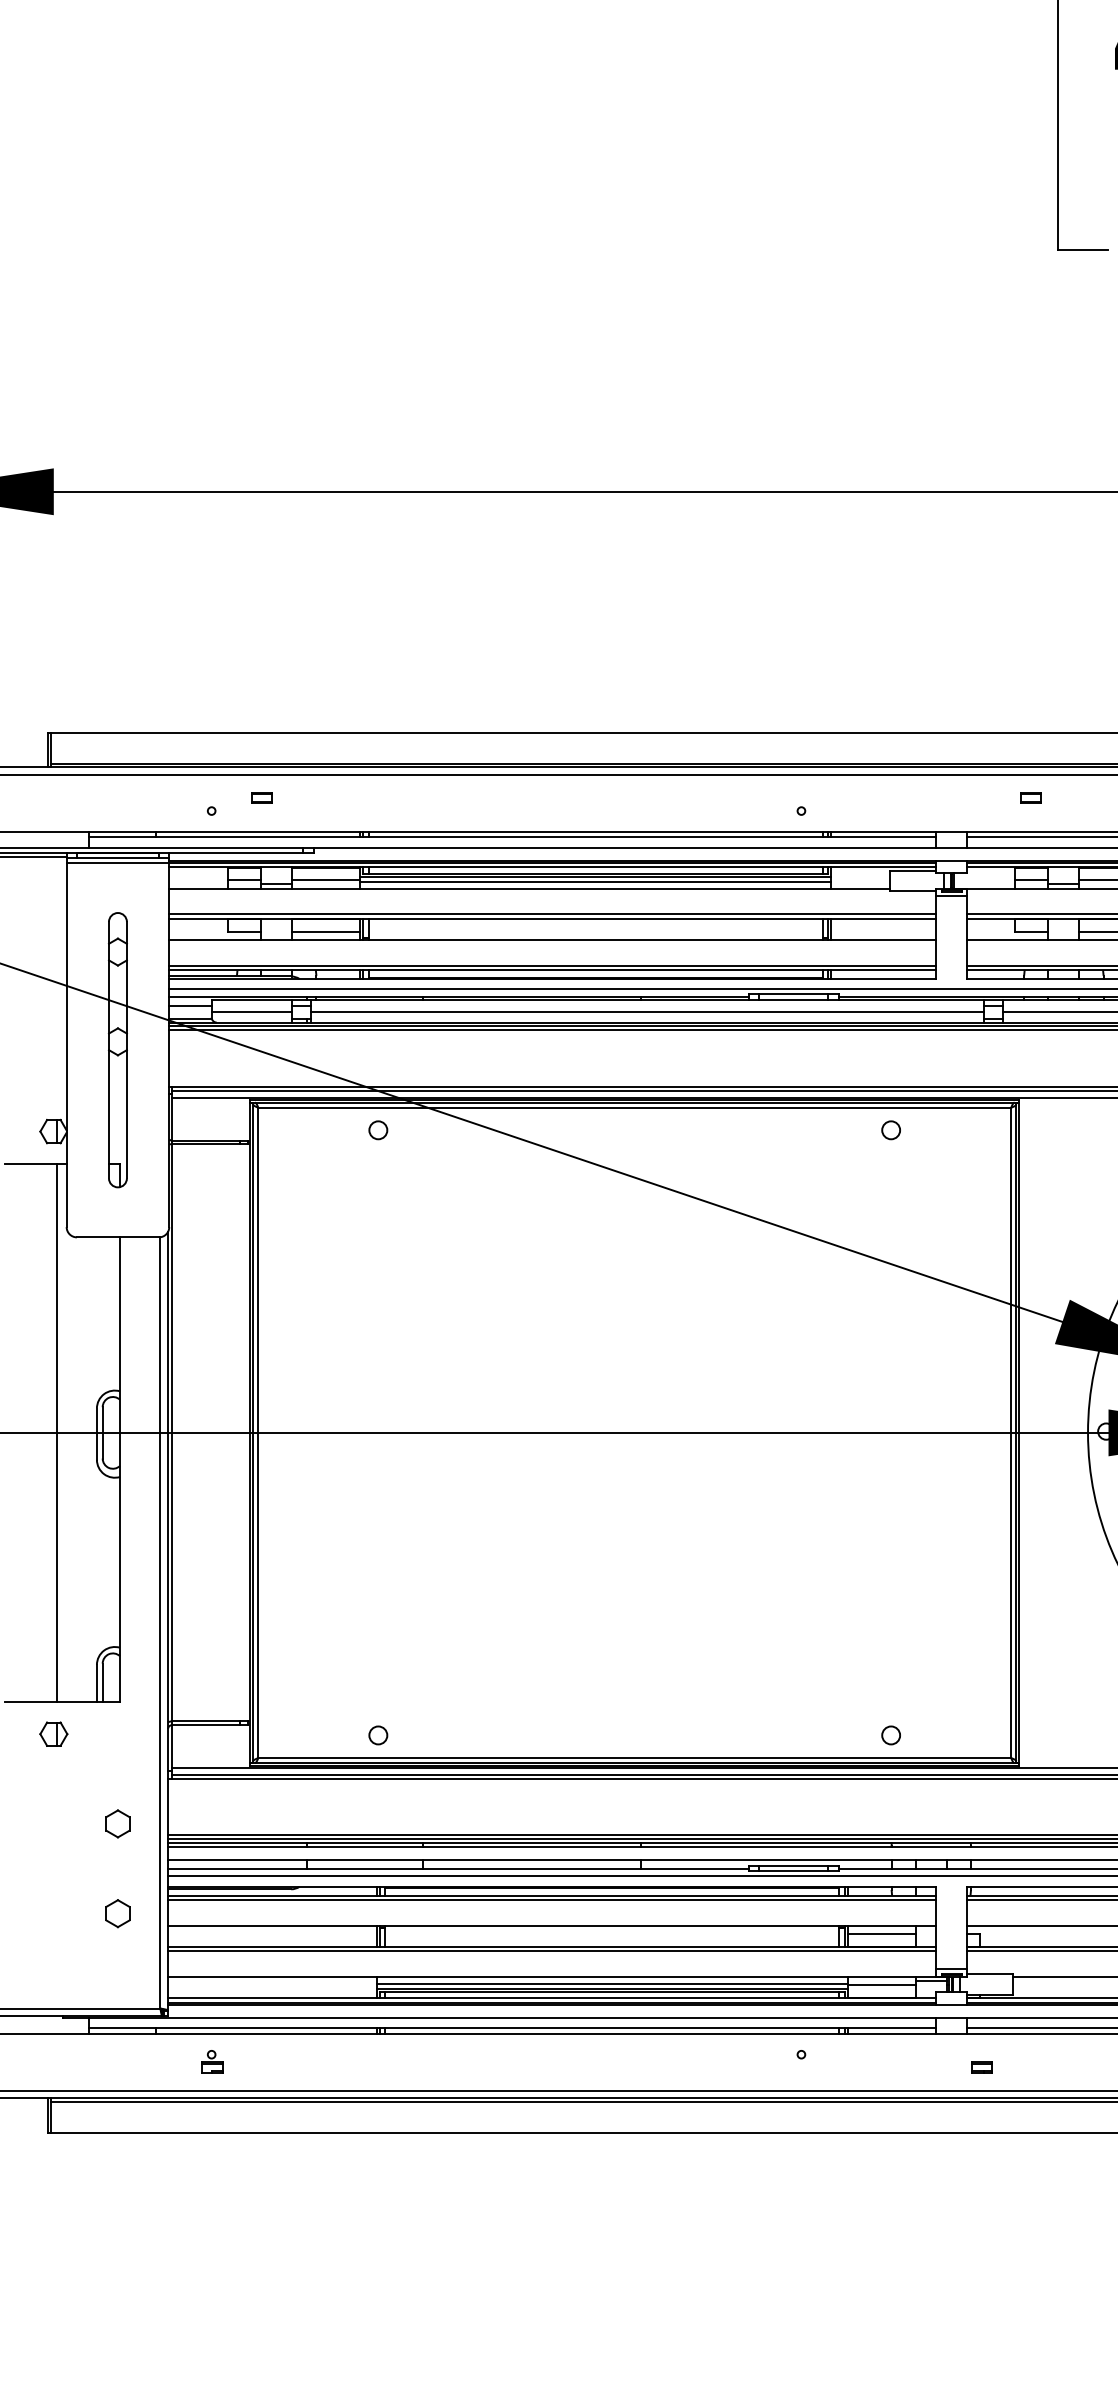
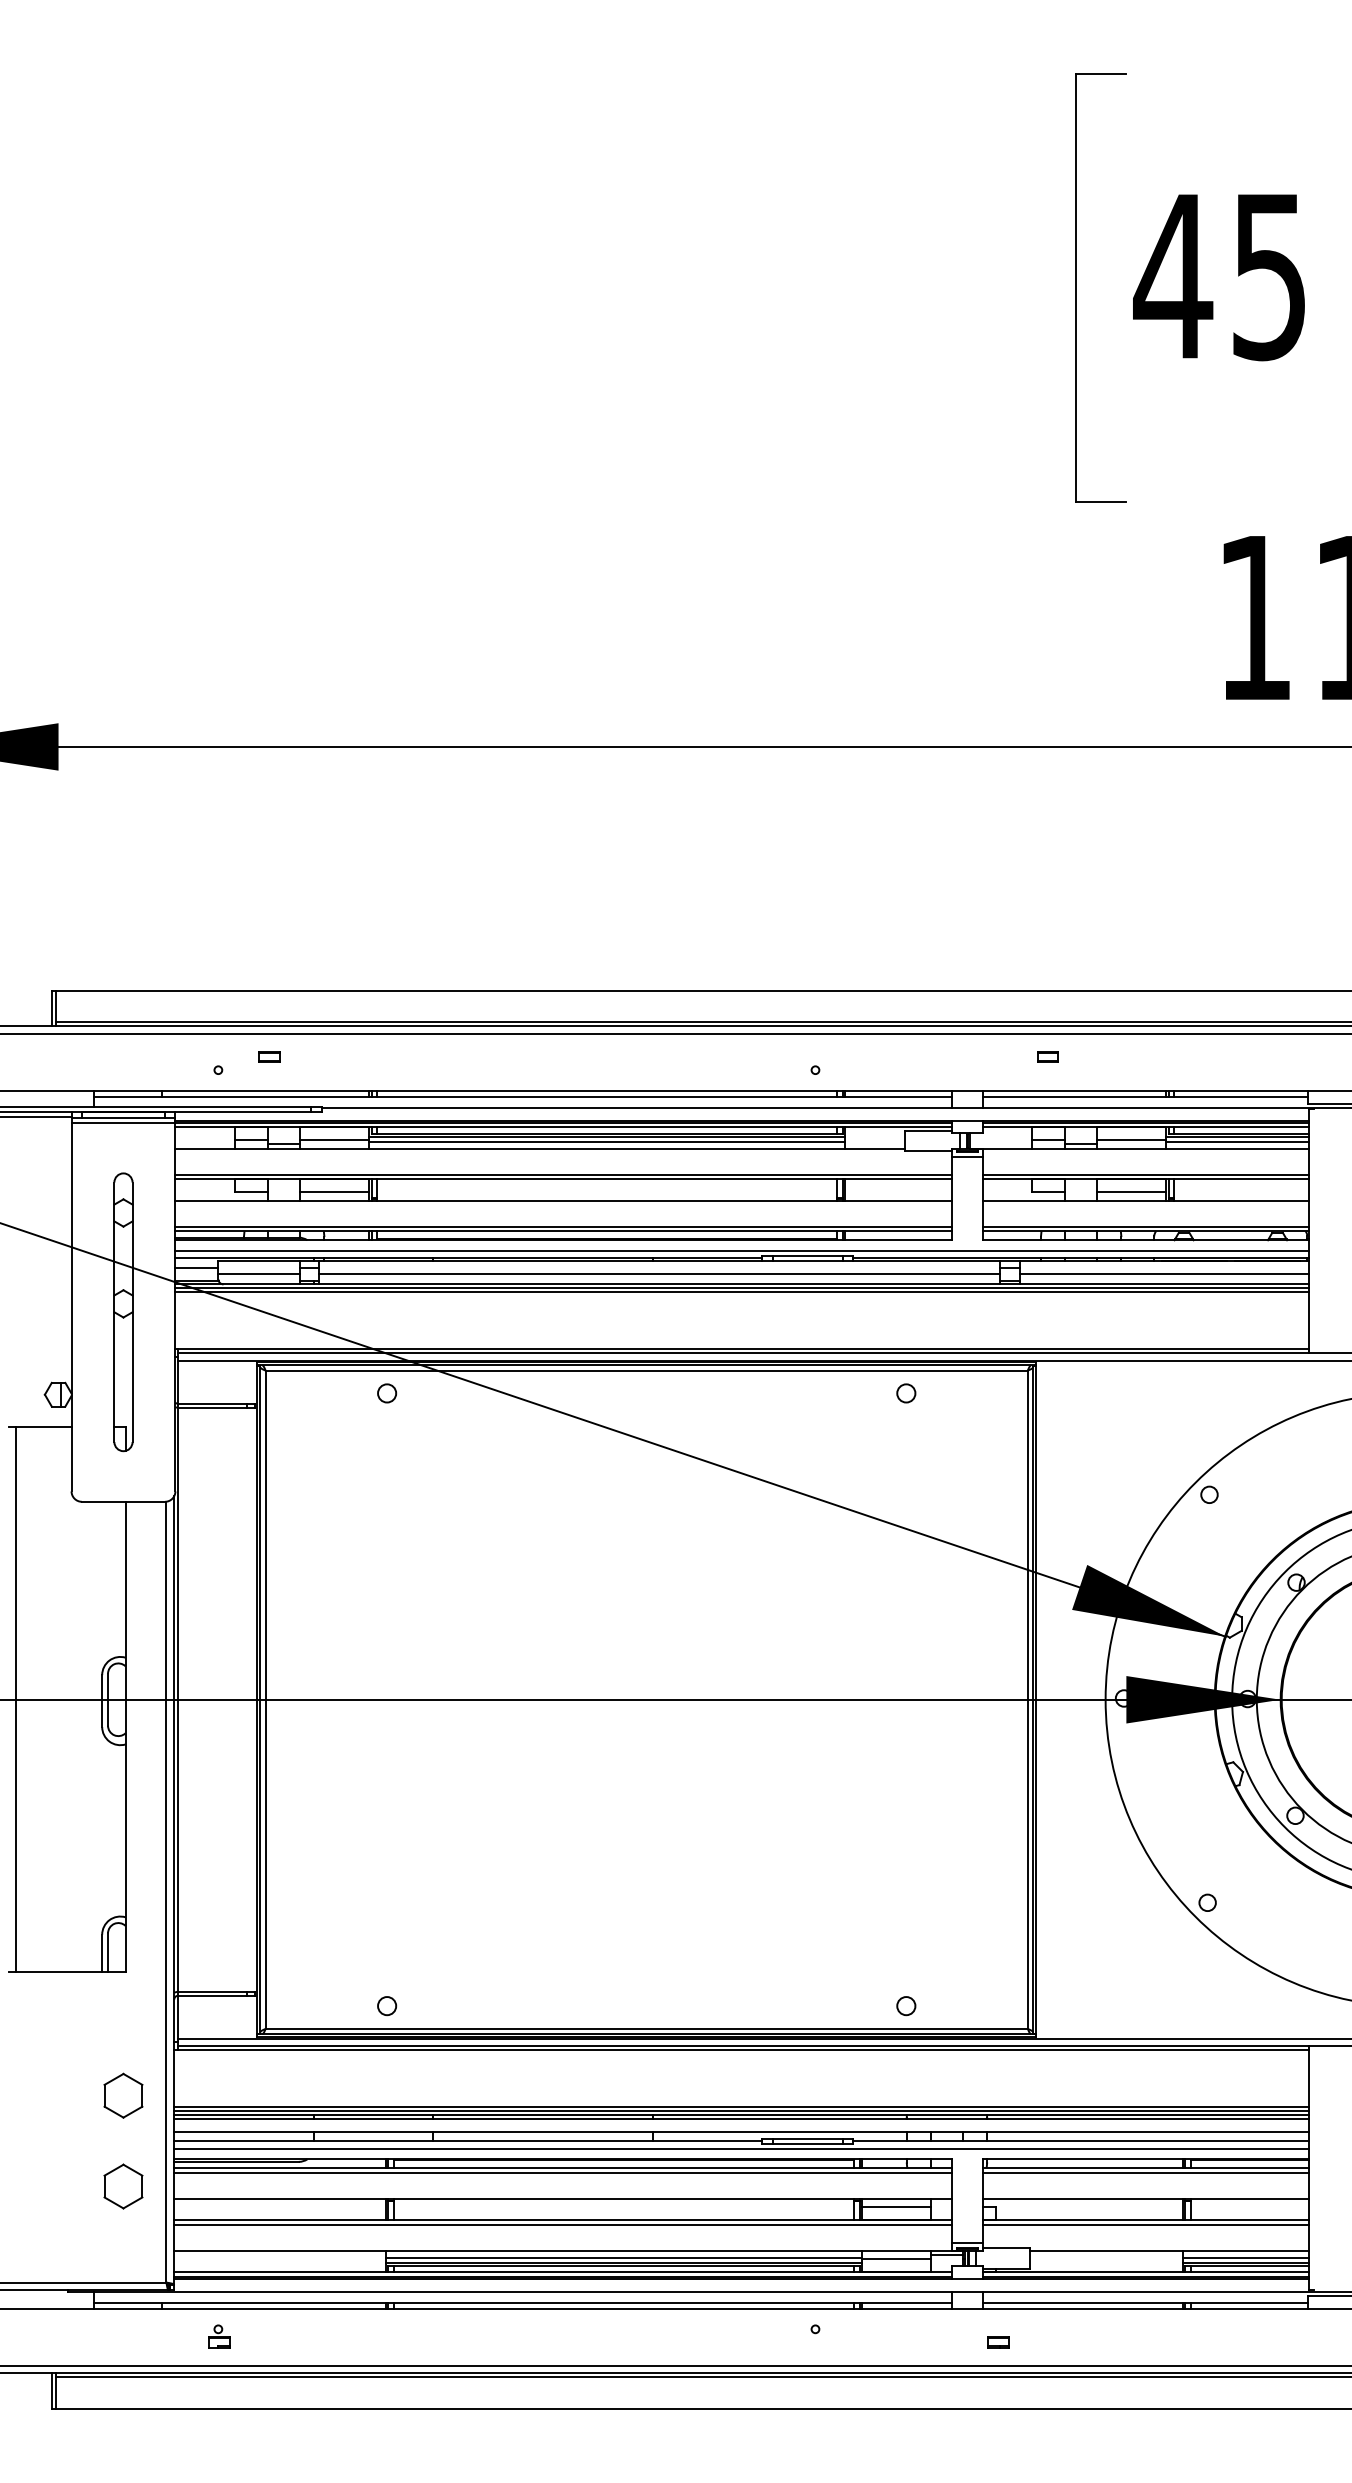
line: (56, 1432) -> (16, 1699), moved
part: (53, 1733) -> (58, 2004), removed
part: (117, 1823) -> (123, 2095), size x1.6
part: (117, 1913) -> (123, 2186), size x1.6

